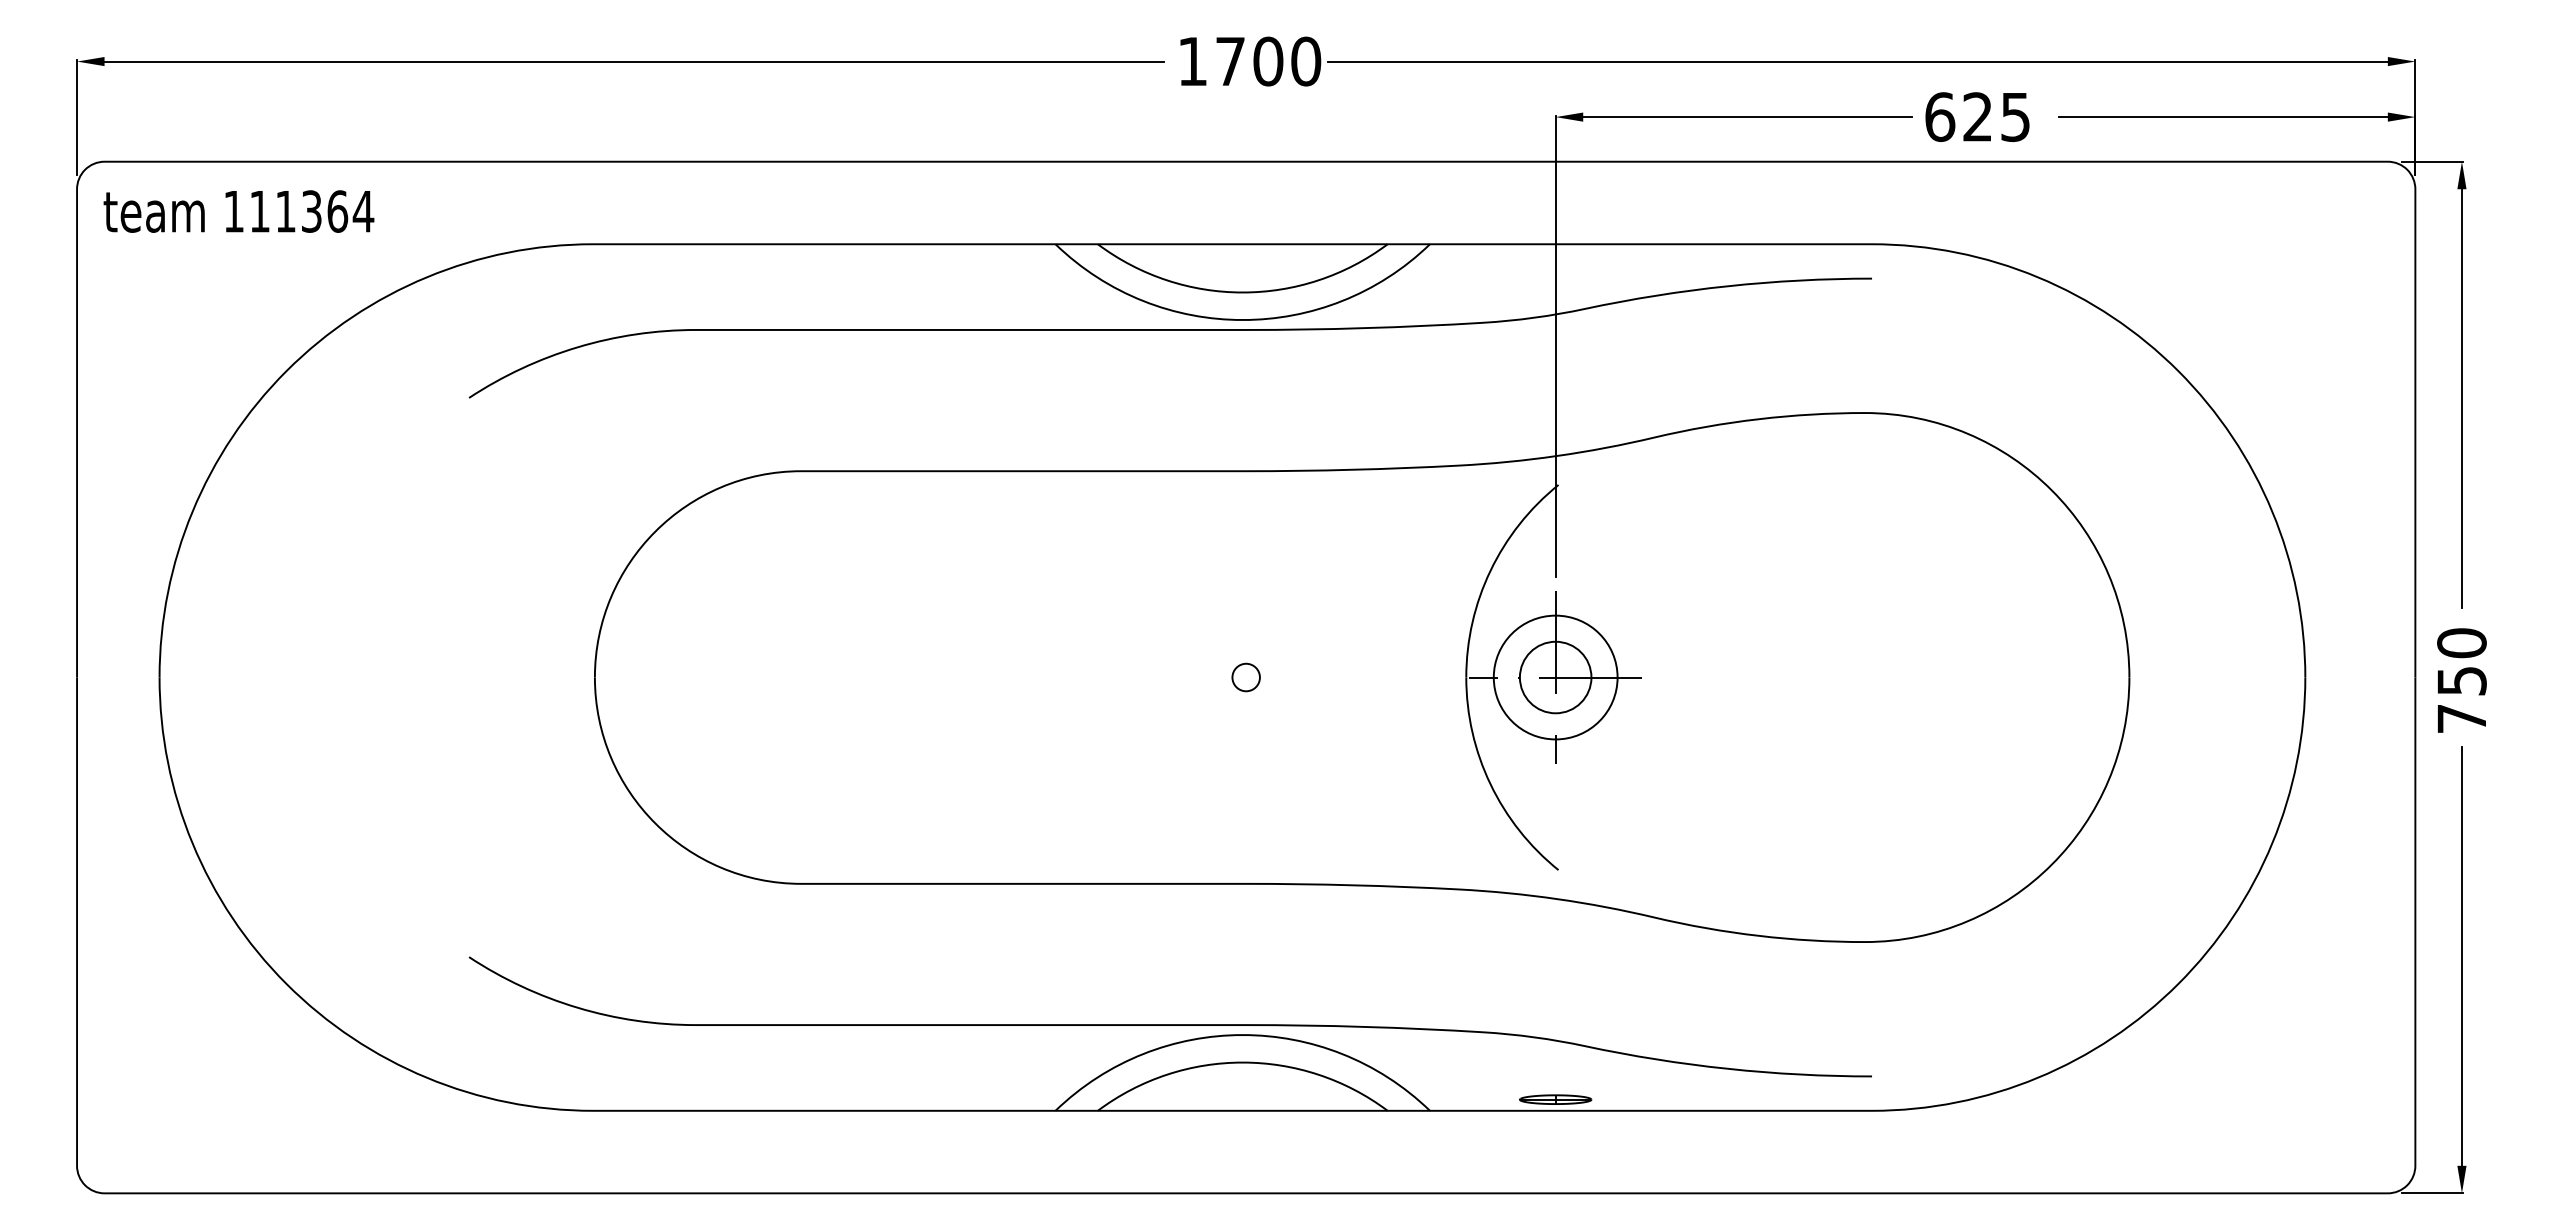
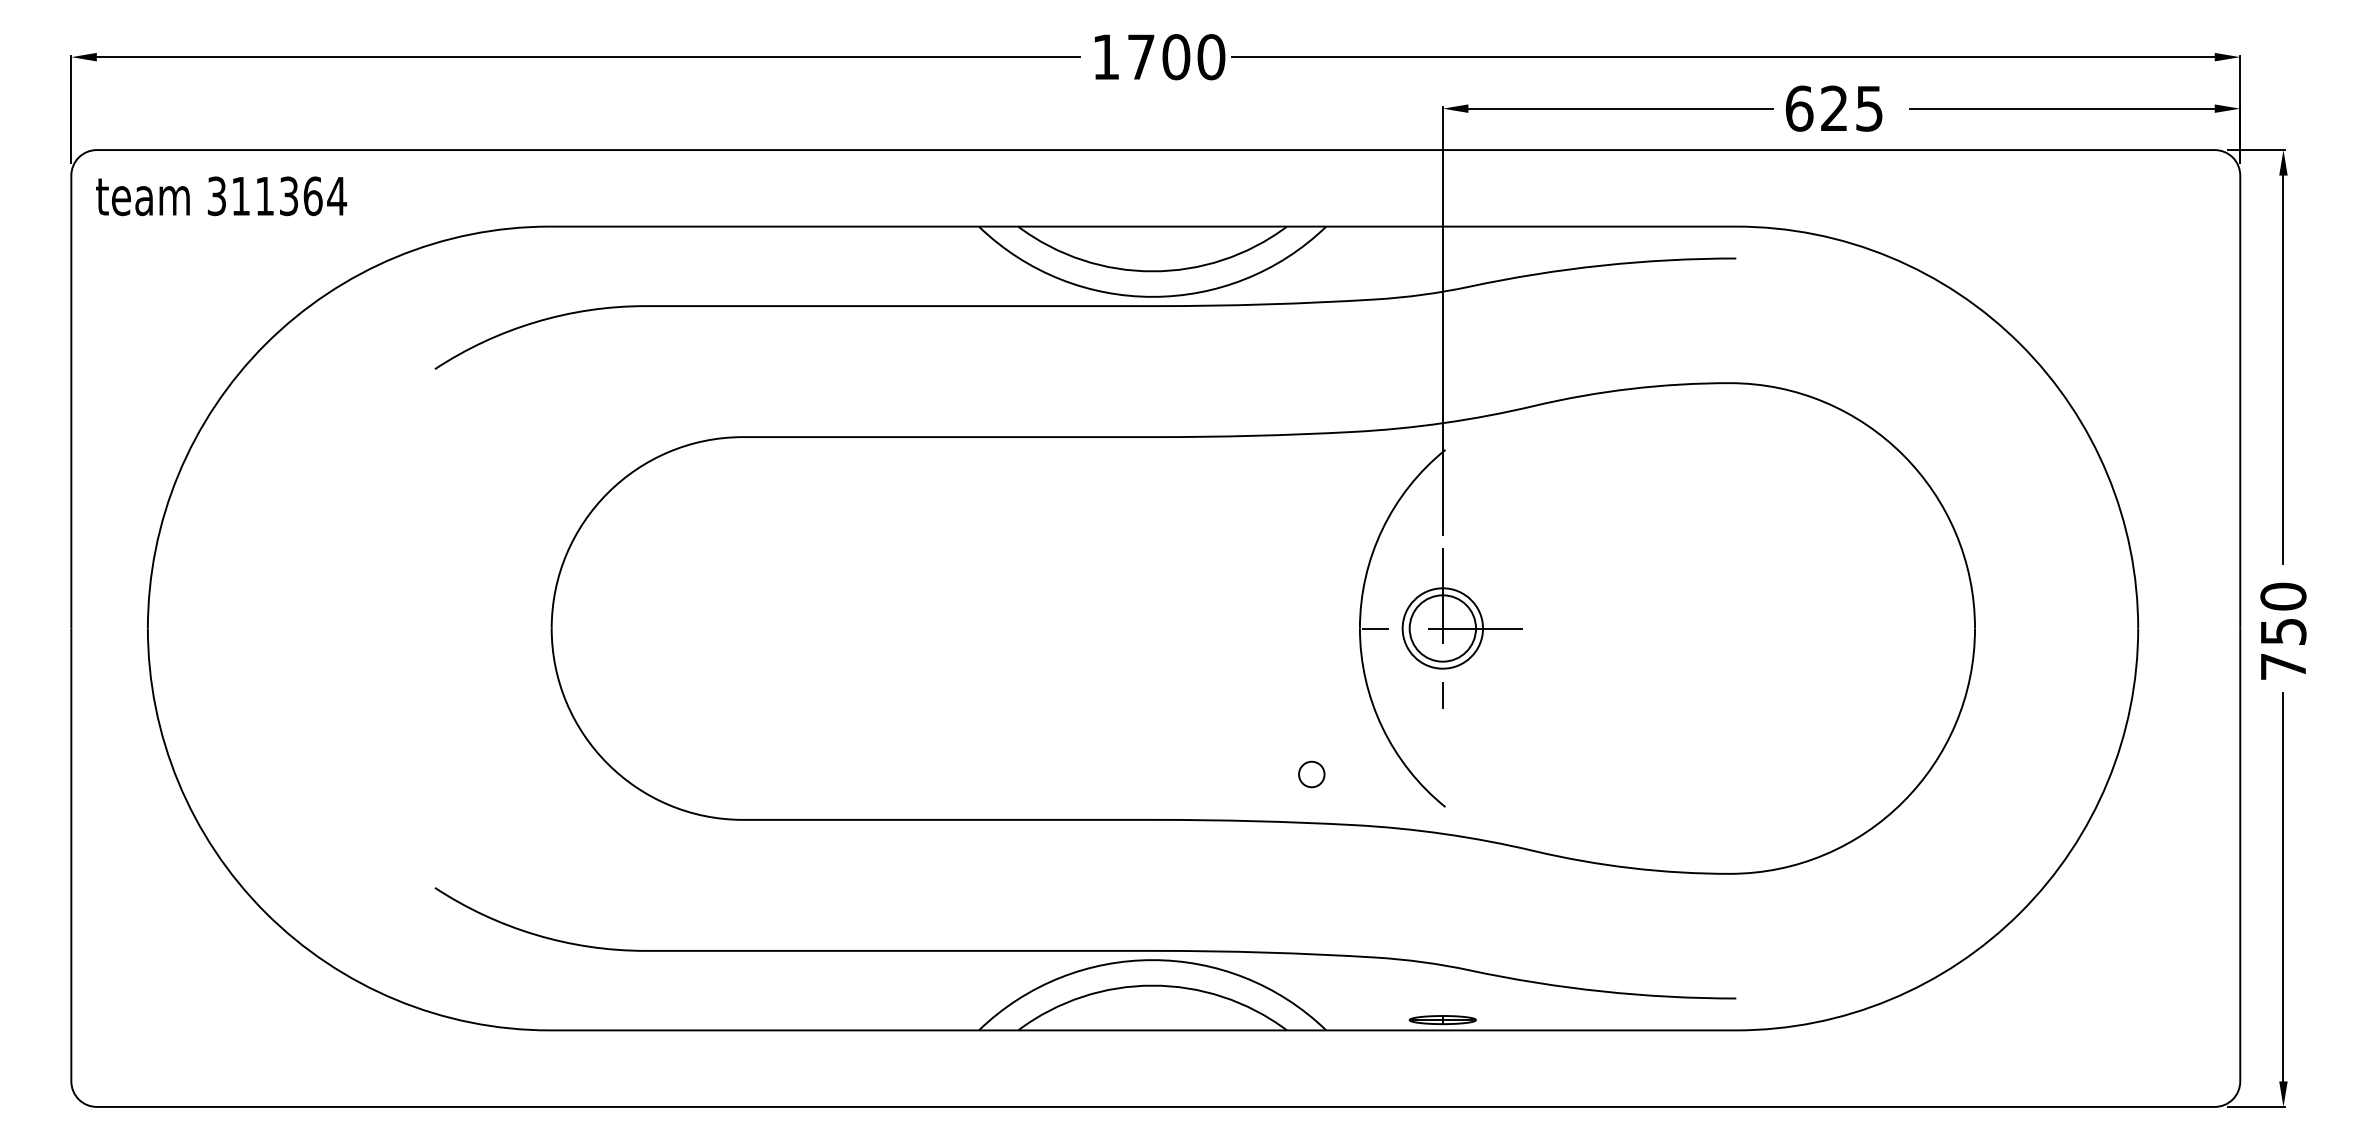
text: (233, 211) -> (216, 196), 111364 -> 311364
circle: (1245, 677) -> (1311, 774), moved
circle: (1555, 677) -> (1442, 628), size x0.7

